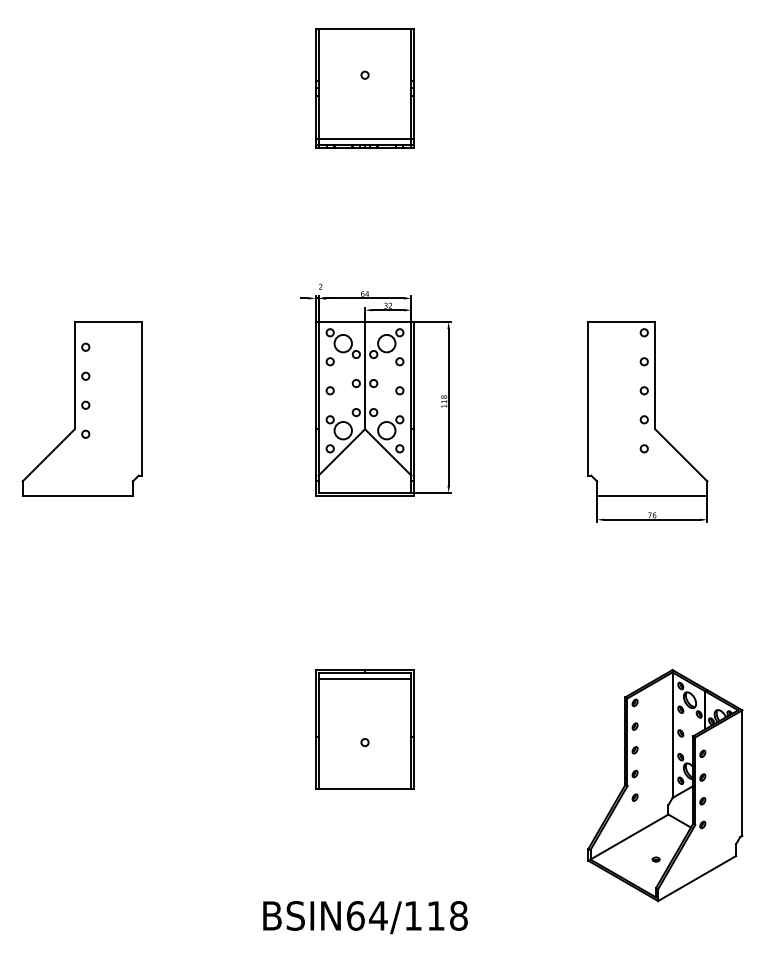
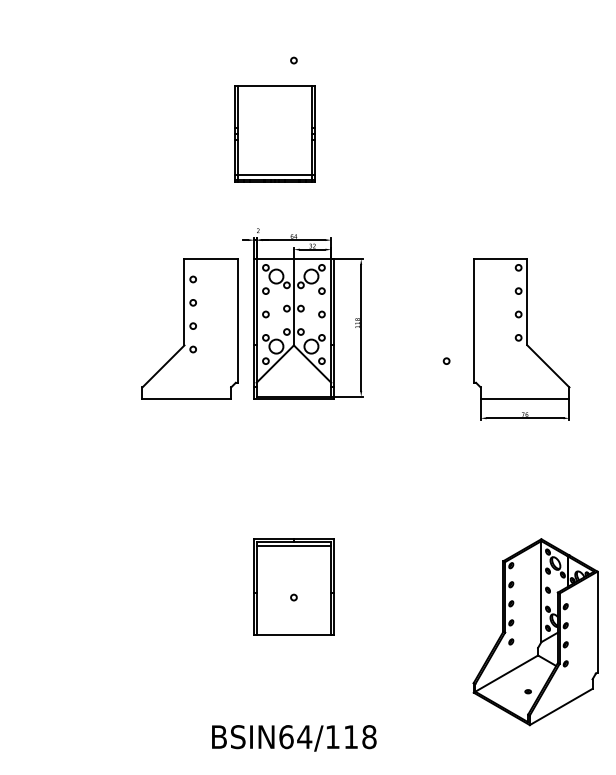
part: (364, 87) -> (274, 133), moved
part: (81, 408) -> (189, 328), moved
circle: (644, 447) -> (446, 360), moved

